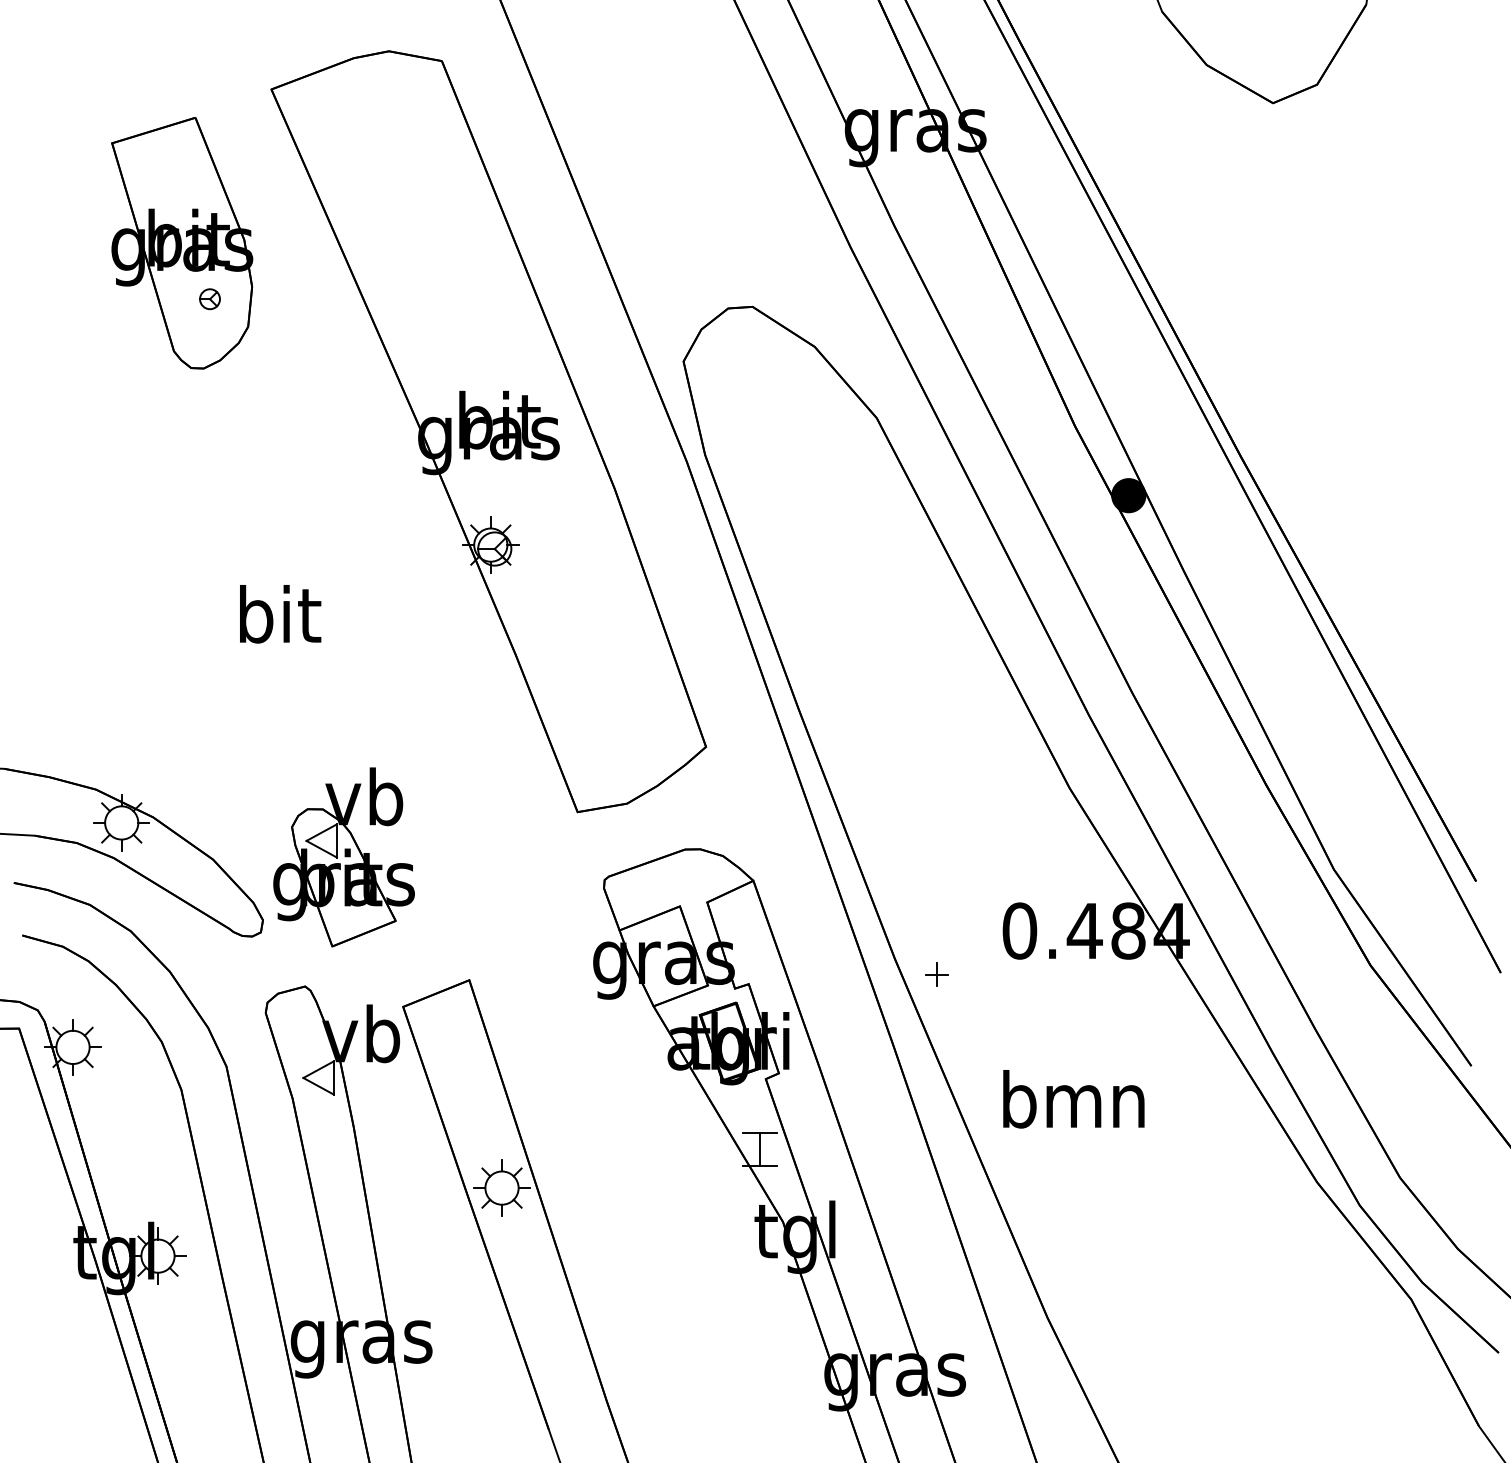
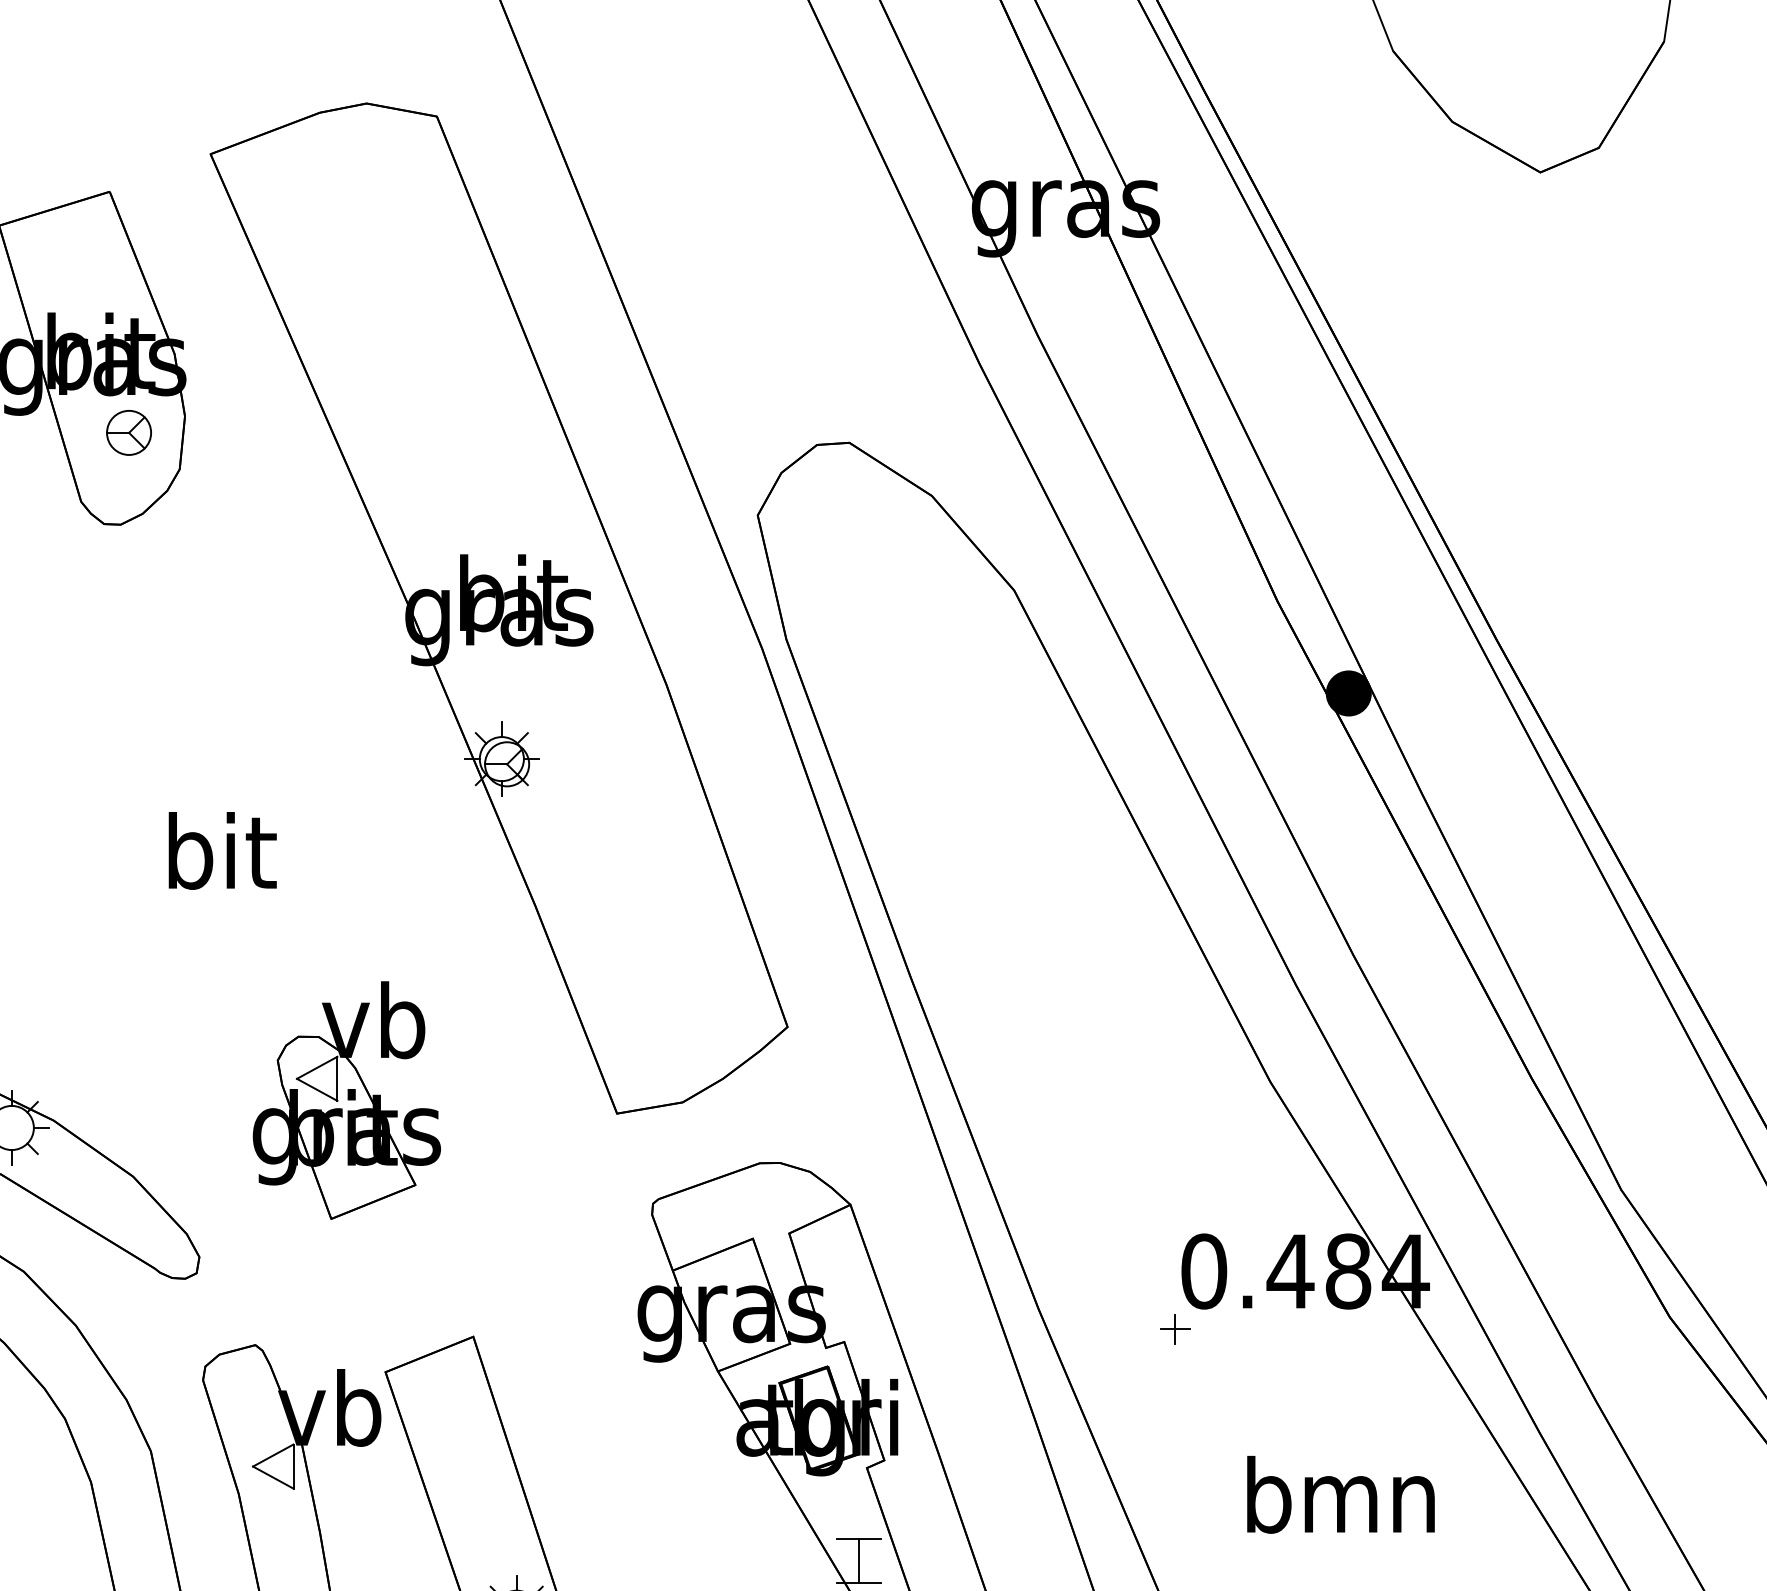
part: (209, 298) -> (128, 431), size x1.67
part: (343, 857) -> (346, 1100), moved
part: (936, 974) -> (1174, 1329), moved
text: (1073, 1099) -> (1340, 1495), moved

